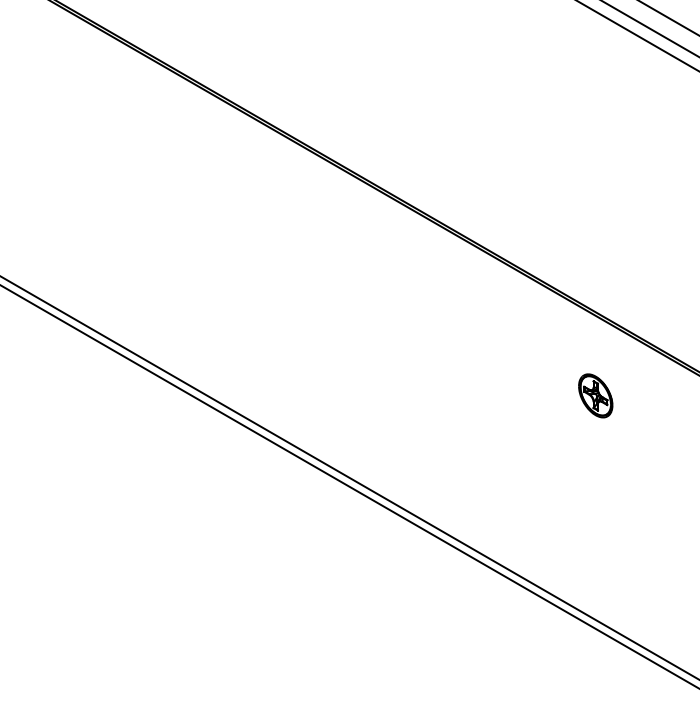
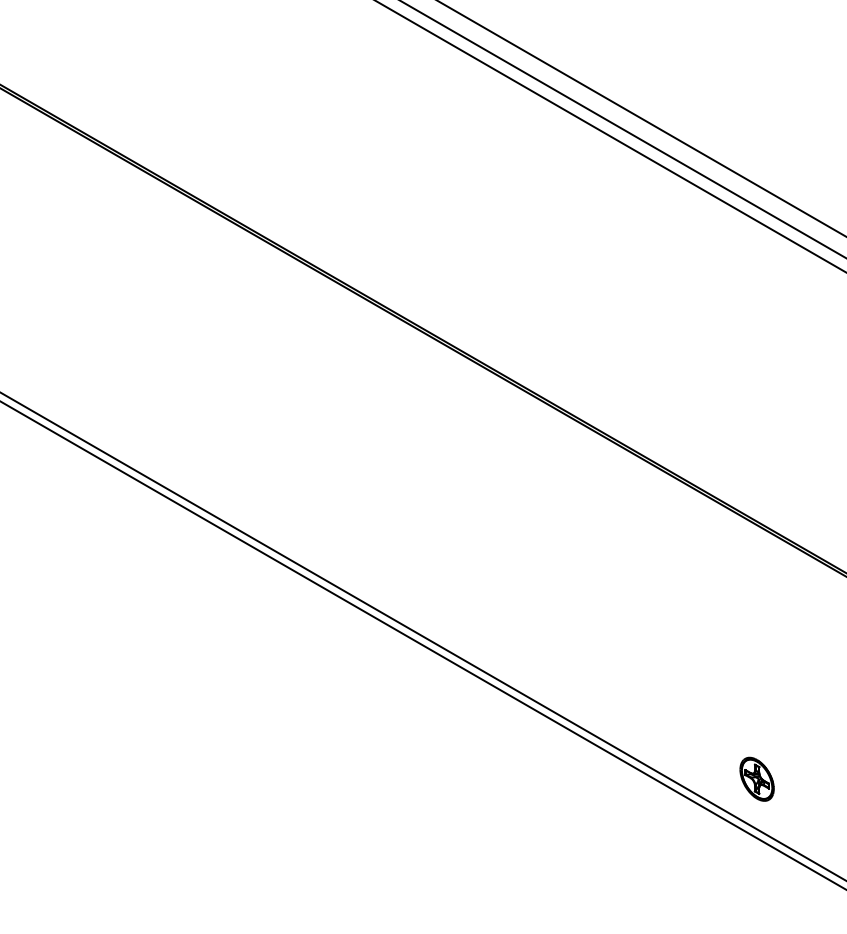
part: (595, 395) -> (756, 778), moved

